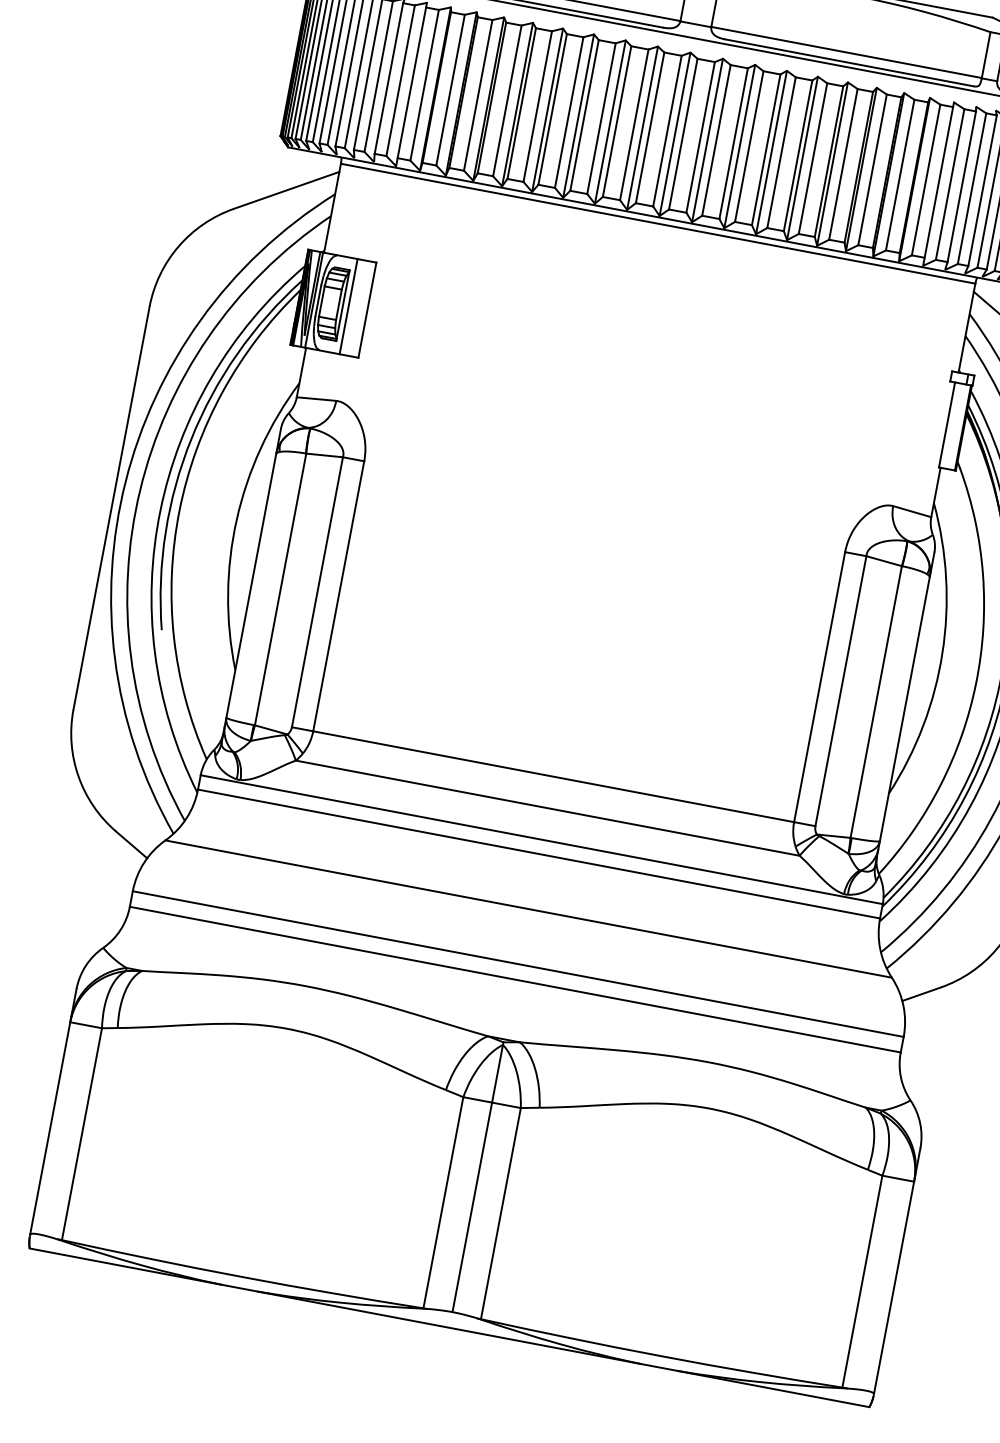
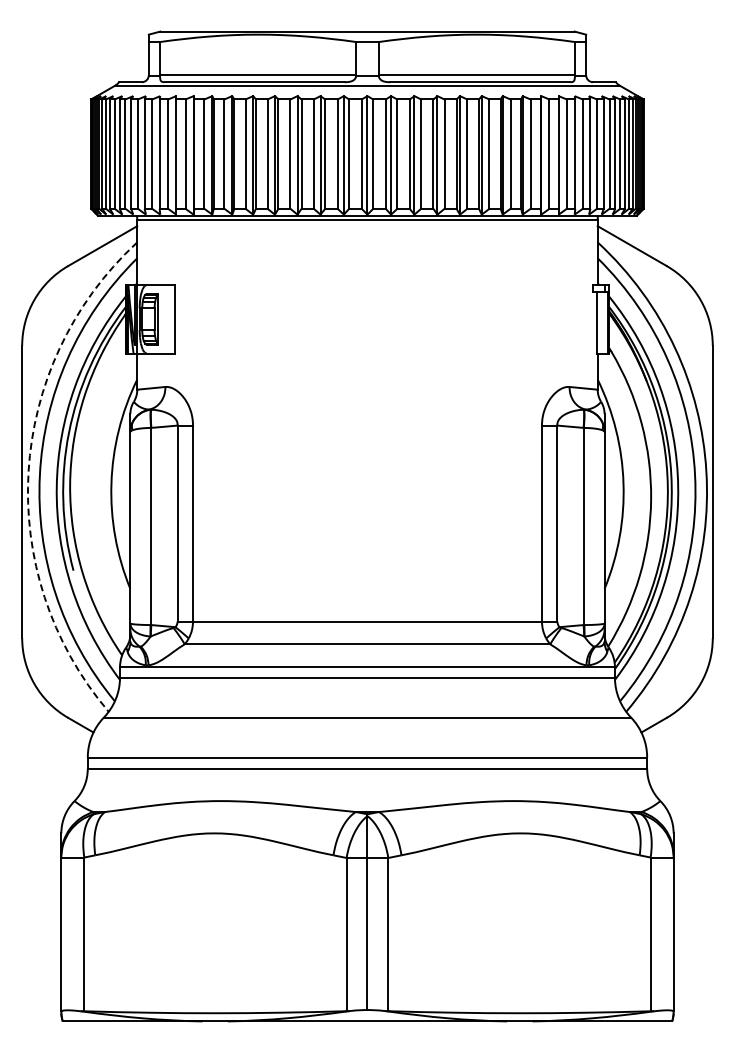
line: (348, 305) -> (161, 318), removed
arc: (125, 481) -> (28, 471), solid -> dashed

